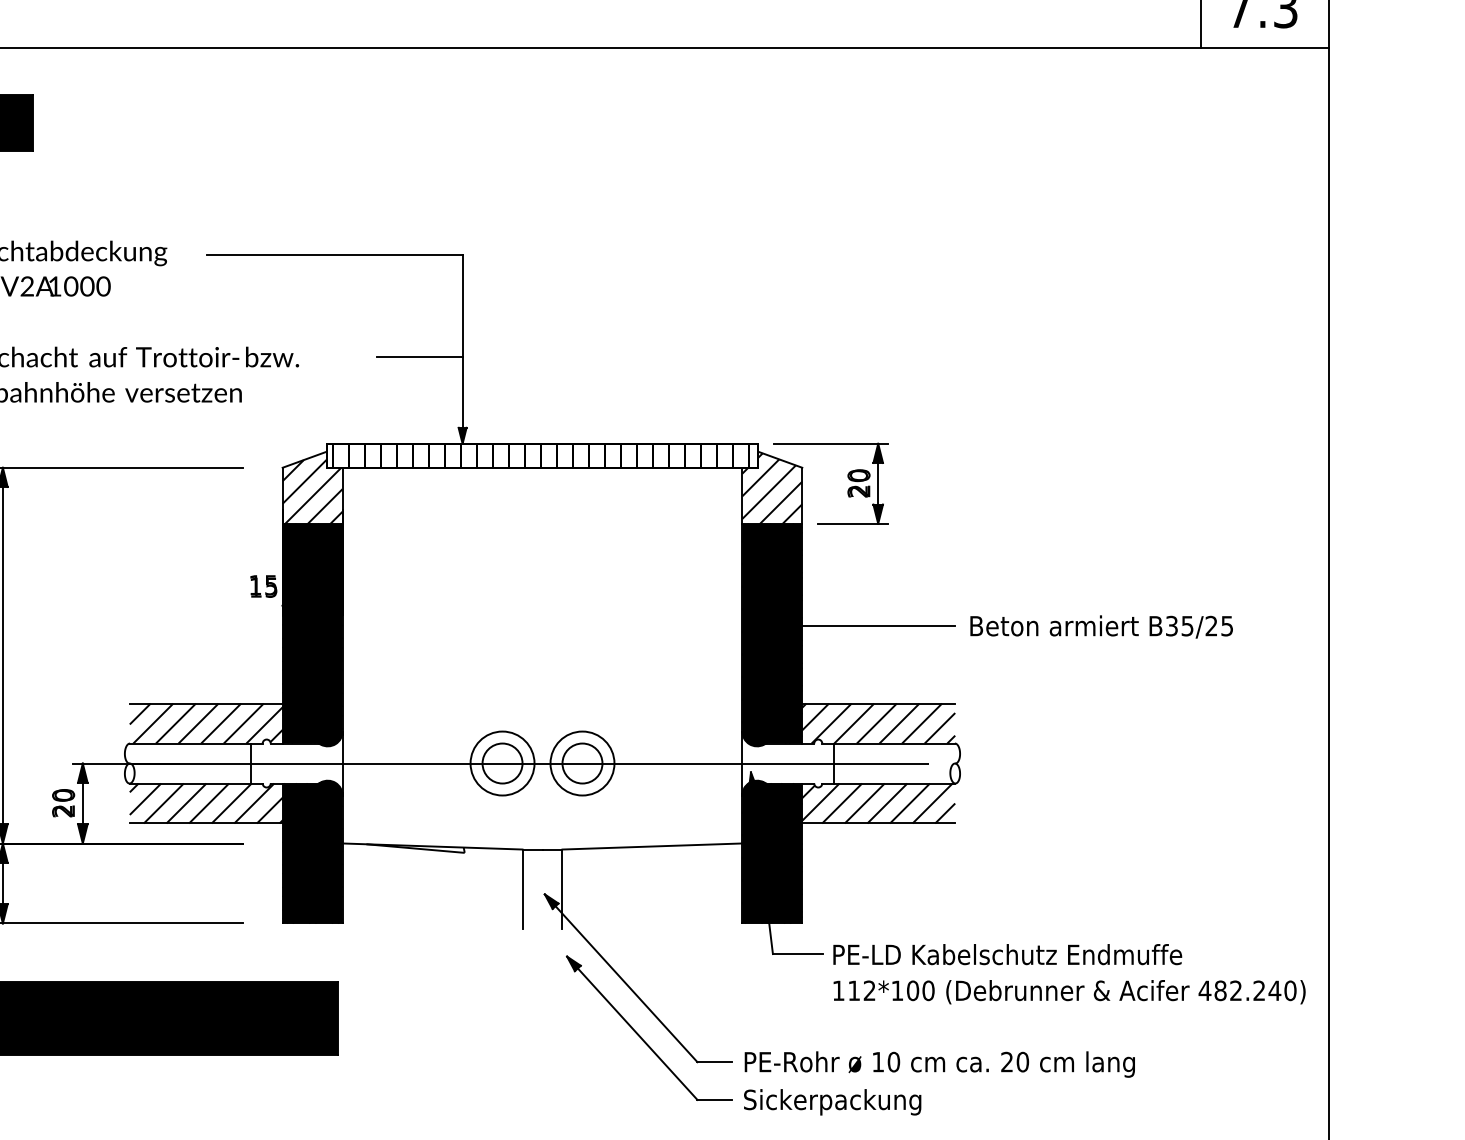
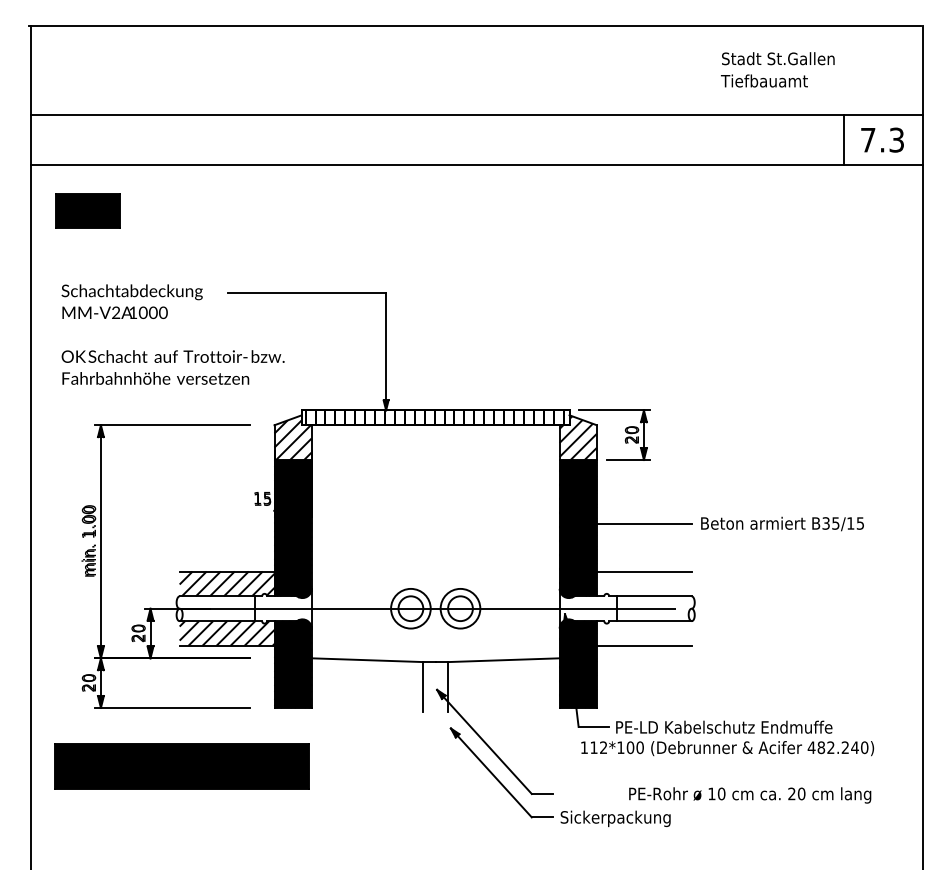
line: (419, 356) -> (359, 356), removed
text: (1211, 626) -> (850, 523), B35/25 -> B35/15
hatch: (877, 722) -> (643, 583), removed
hatch: (877, 803) -> (643, 633), removed
hatch: (414, 848) -> (356, 661), removed
text: (1069, 992) -> (727, 748), moved
text: (940, 1064) -> (750, 795), moved

